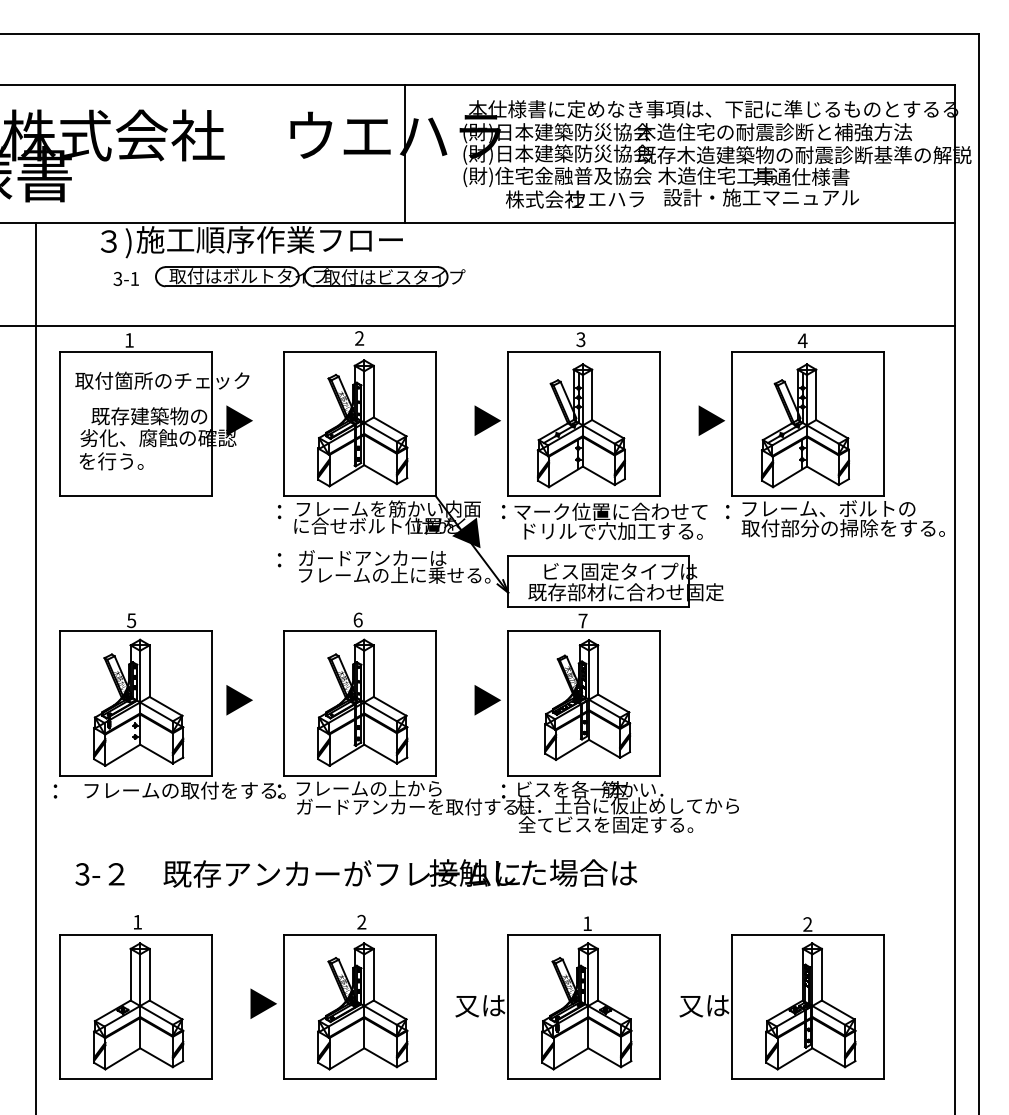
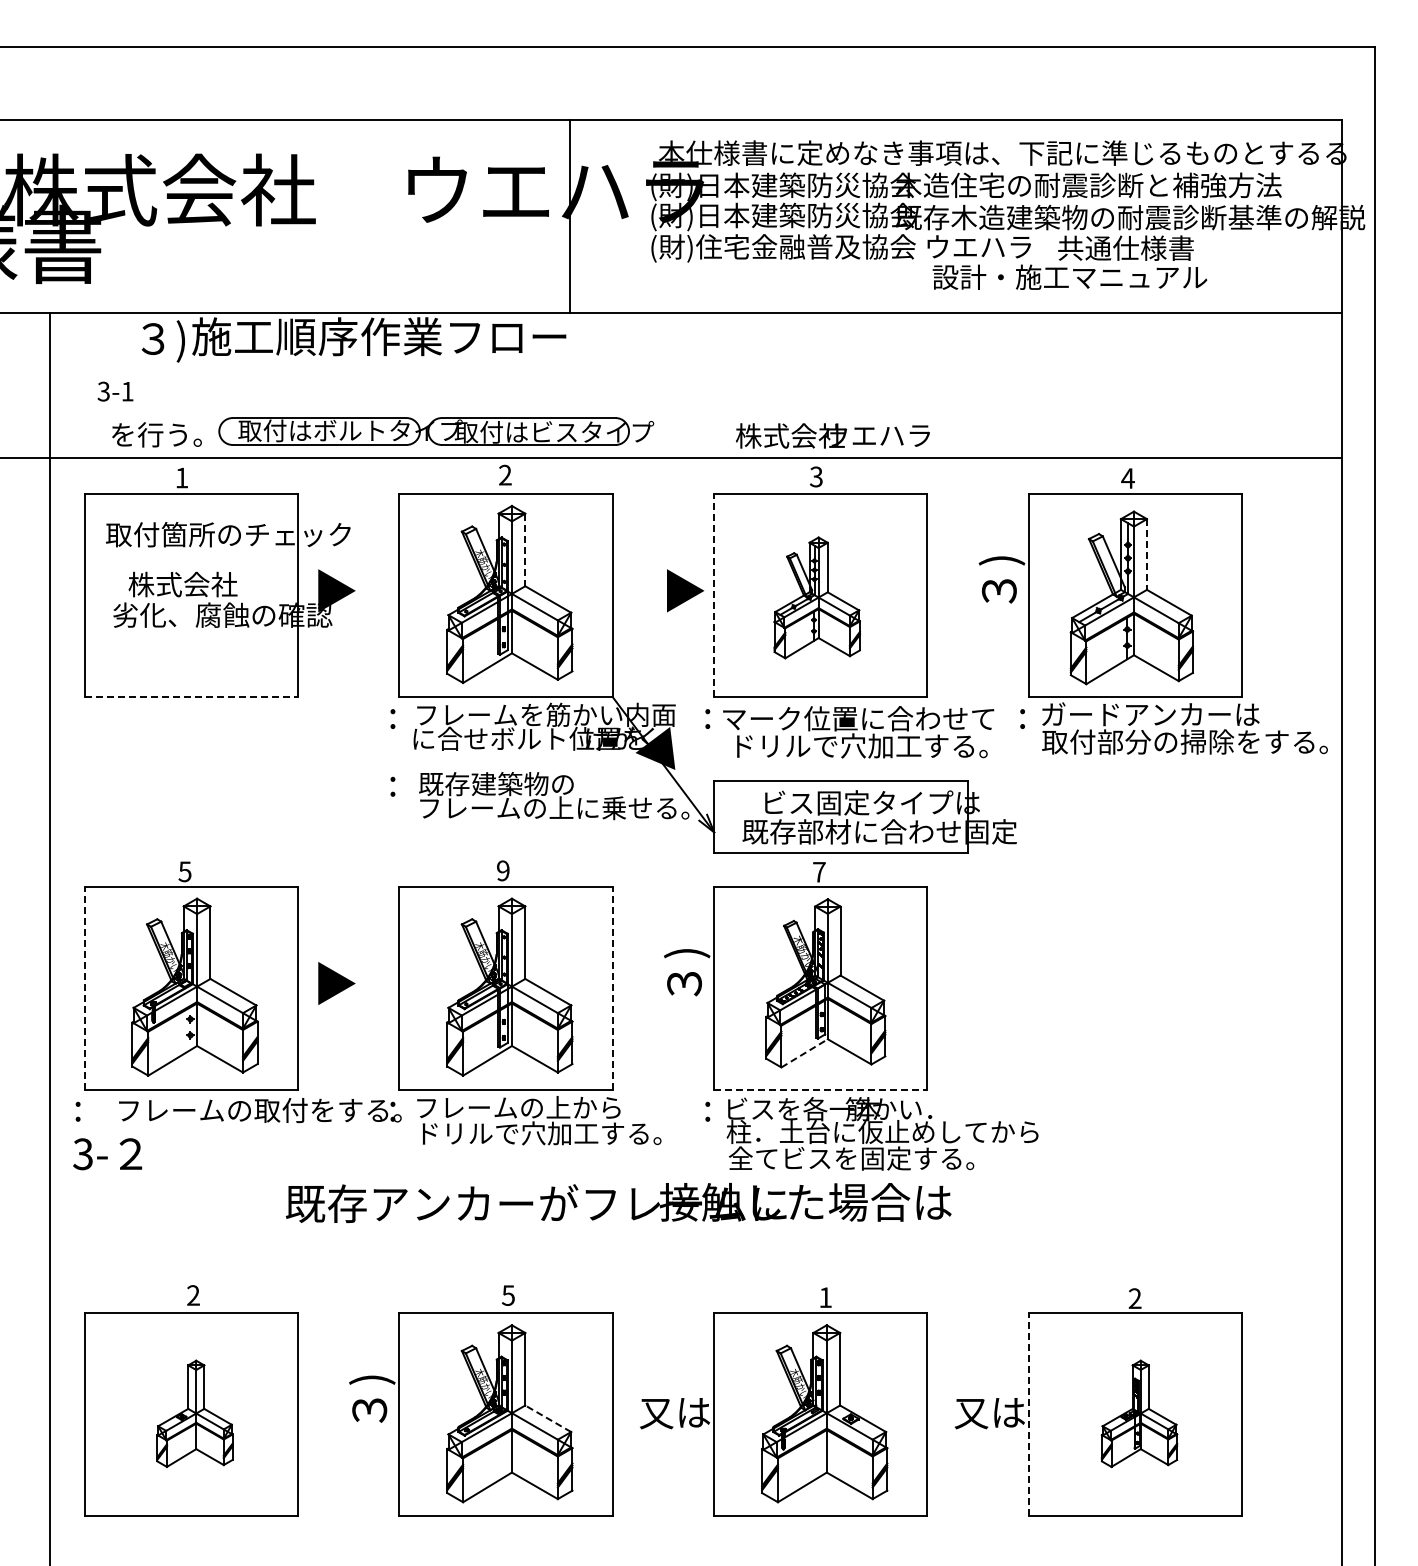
text: (716, 175) -> (1006, 246), 木造住宅工事 -> ウエハラ
text: (574, 199) -> (832, 435), moved
part: (310, 276) -> (436, 431), moved
text: (126, 278) -> (115, 391), moved
line: (373, 392) -> (525, 550), solid -> dashed
line: (815, 395) -> (1146, 555), solid -> dashed
text: (149, 416) -> (209, 584), 既存建築物の -> 株式会社
text: (712, 416) -> (1001, 584), ▼ -> ３)
line: (508, 424) -> (714, 595), solid -> dashed
part: (581, 425) -> (817, 597), size x0.7
text: (111, 461) -> (156, 434), moved
line: (136, 495) -> (191, 696), solid -> dashed
text: (828, 508) -> (1164, 714), フレーム、ボルトの -> ガードアンカーは
text: (372, 558) -> (523, 784), ガードアンカーは -> 既存建築物の
text: (358, 619) -> (503, 870), 6 -> 9
text: (489, 695) -> (687, 976), ▼ -> ３)
line: (60, 703) -> (84, 988), solid -> dashed
line: (435, 703) -> (612, 988), solid -> dashed
line: (573, 750) -> (805, 1053), solid -> dashed
line: (583, 775) -> (820, 1089), solid -> dashed
text: (411, 806) -> (578, 1133), ガードアンカーを取付する。 -> ドリルで穴加工する。
text: (400, 873) -> (618, 1203), moved
text: (99, 874) -> (107, 1154), moved
text: (137, 922) -> (193, 1295), 1 -> 2
text: (361, 922) -> (508, 1295), 2 -> 5
text: (265, 999) -> (372, 1403), ▼ -> ３)
part: (138, 1006) -> (194, 1413), size x0.6
line: (732, 1006) -> (1029, 1414), solid -> dashed
part: (810, 1006) -> (1139, 1413), size x0.6
line: (390, 1009) -> (548, 1418), solid -> dashed

